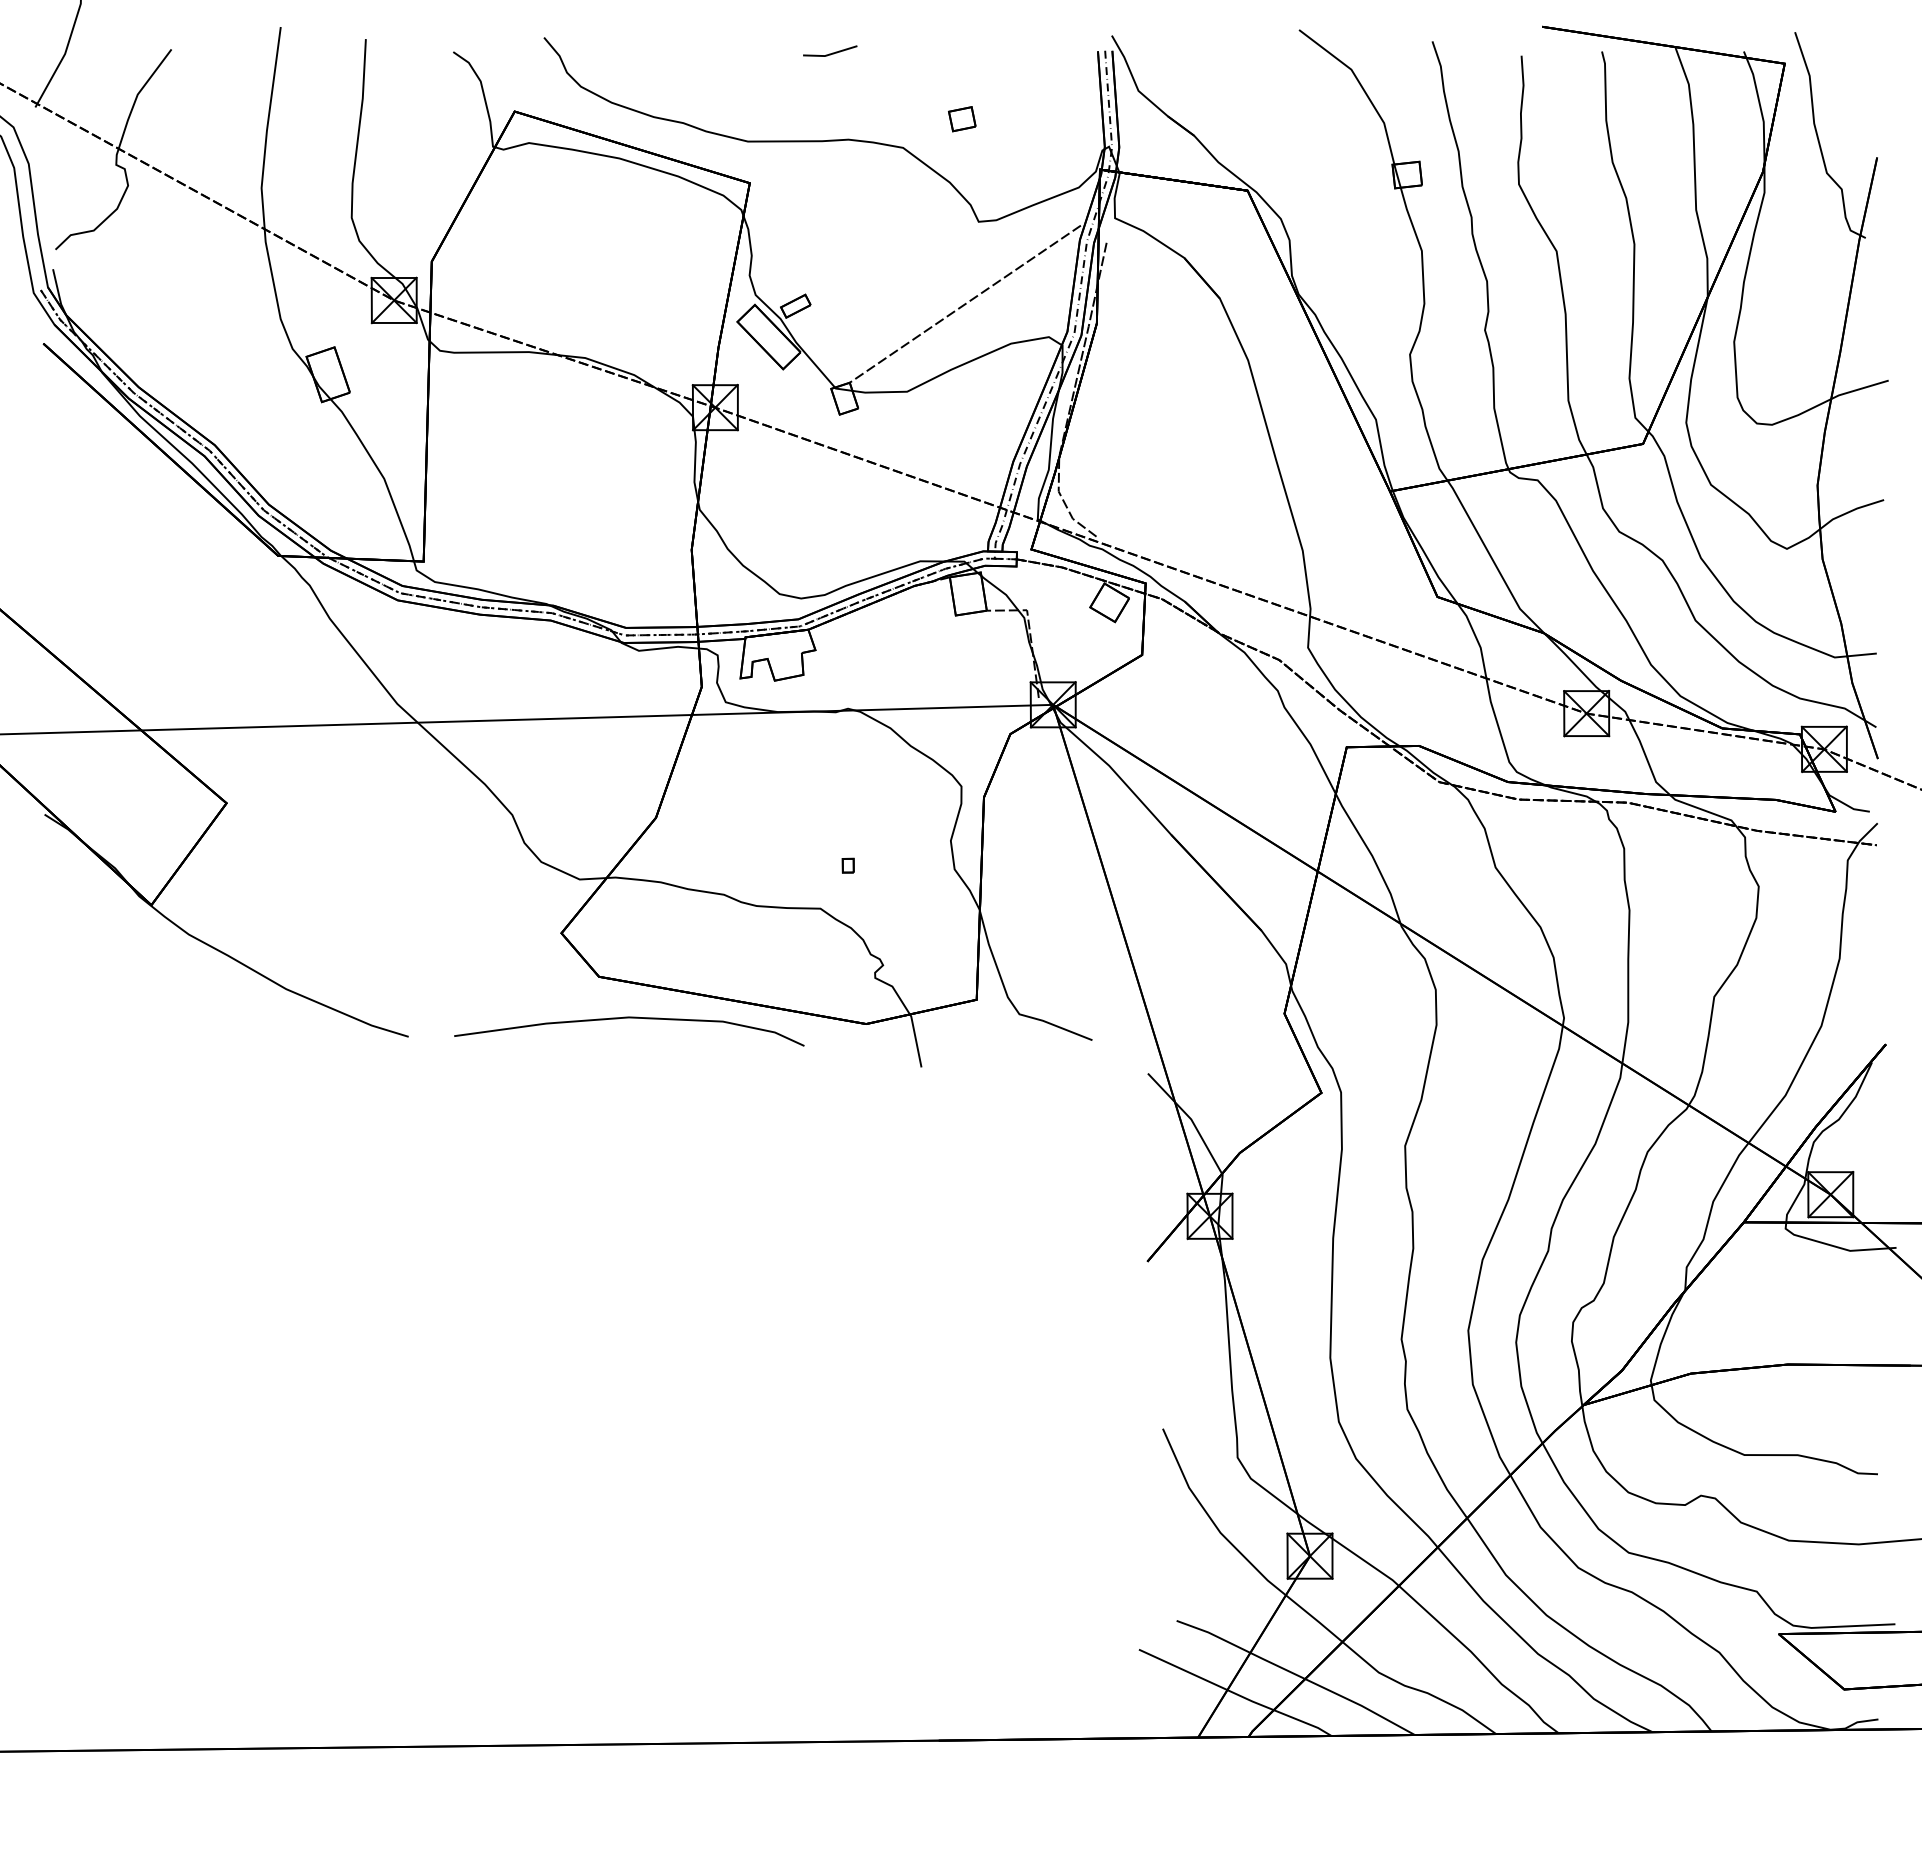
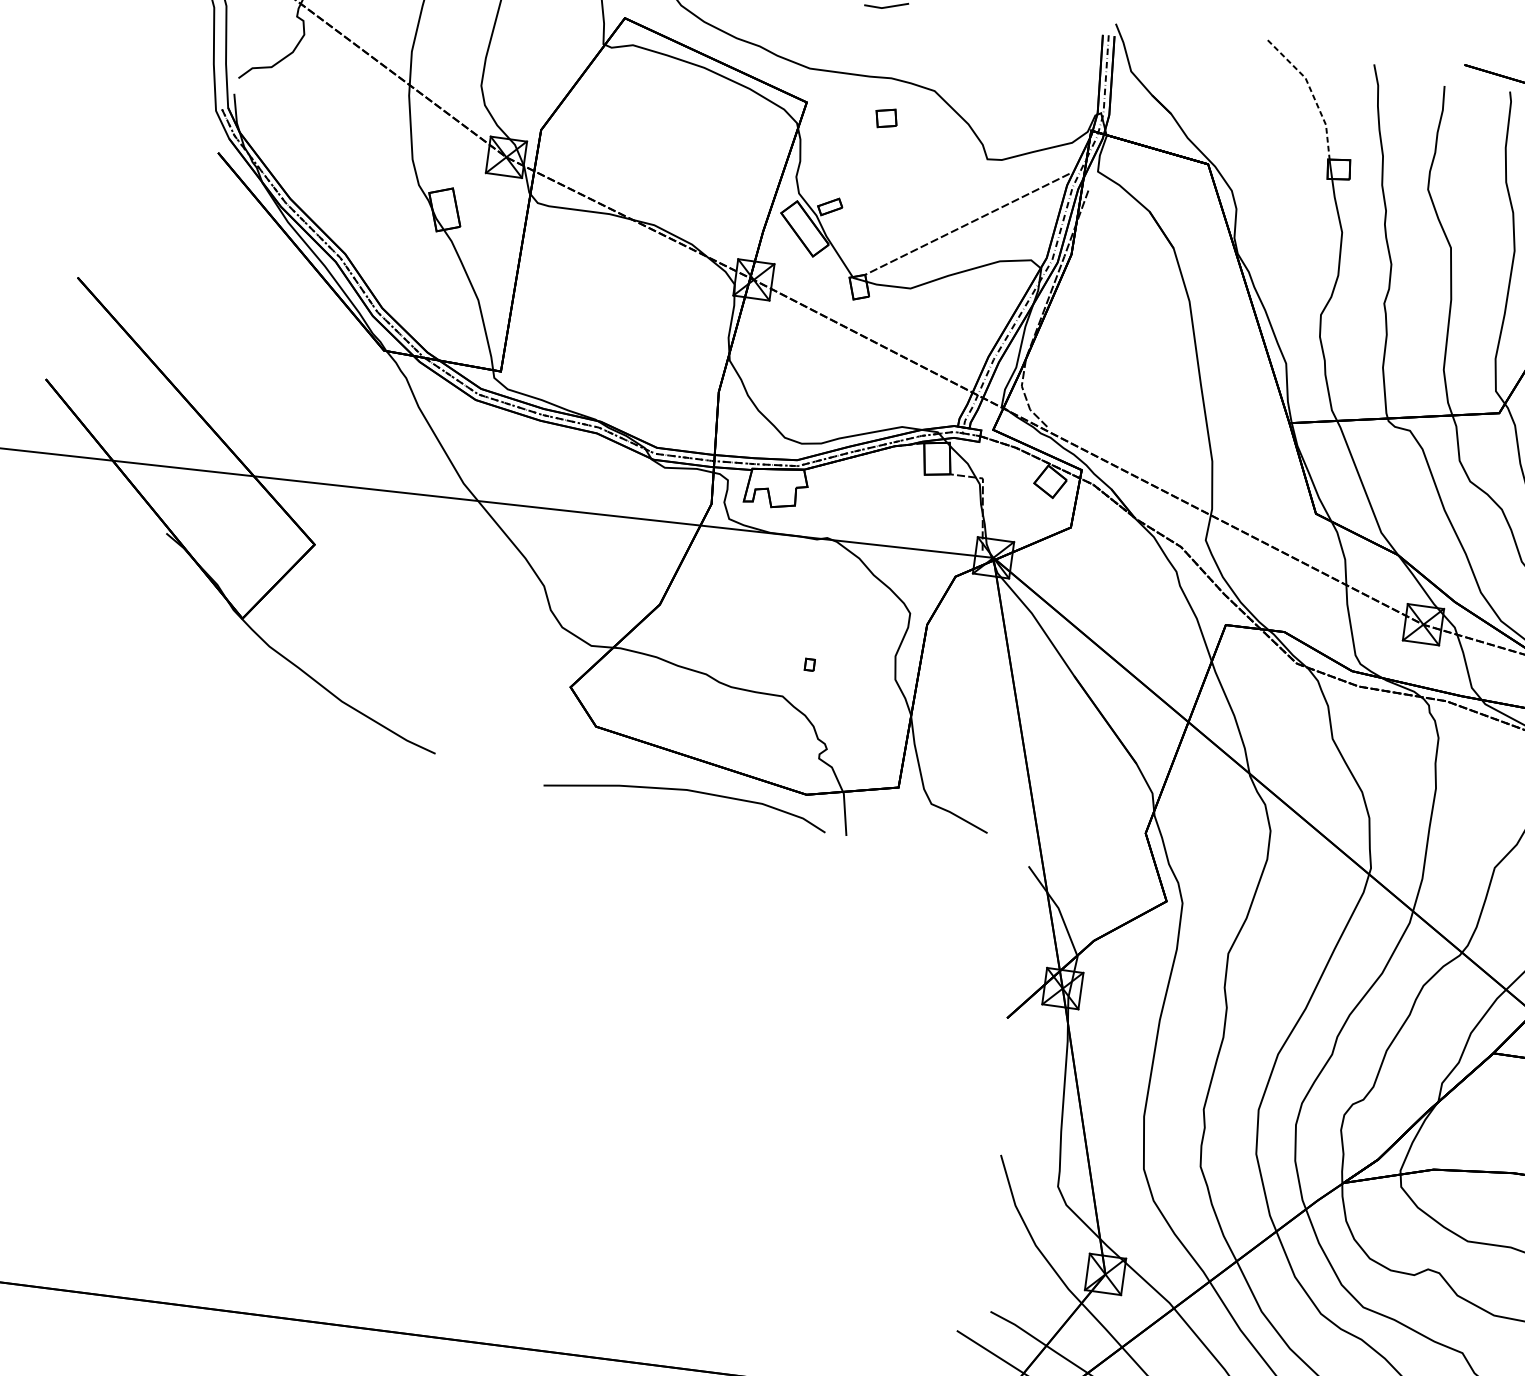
line: (1361, 86) -> (1311, 92), solid -> dashed
part: (962, 119) -> (886, 118), moved
curve: (629, 1018) -> (687, 790), moved

